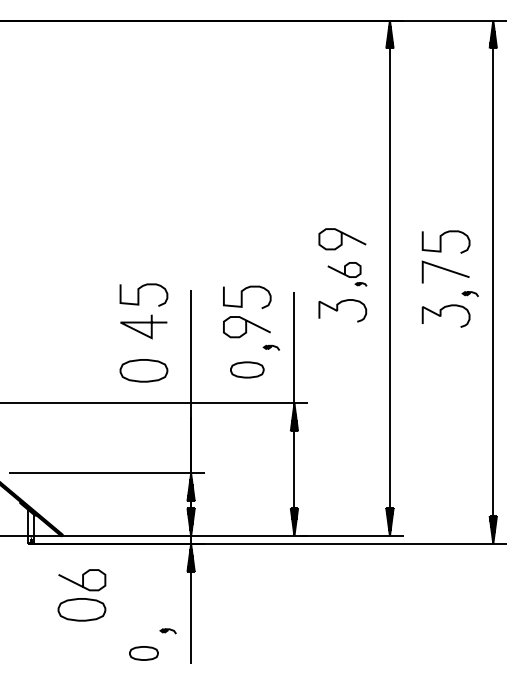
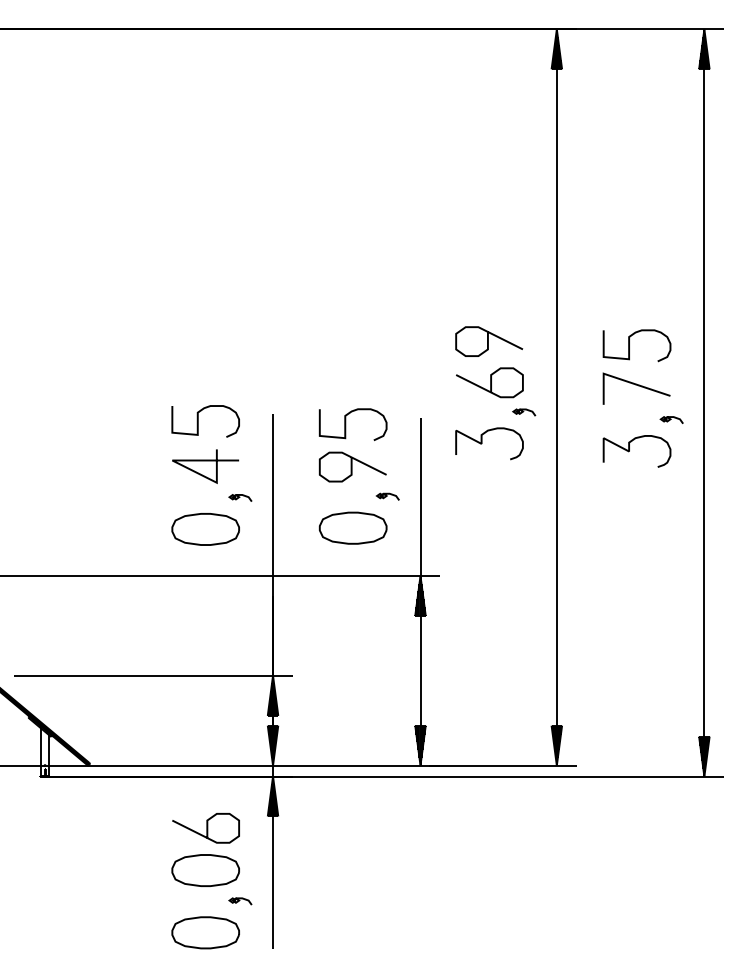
part: (347, 274) -> (496, 391), size x1.43
part: (167, 348) -> (239, 497), added
part: (247, 369) -> (353, 527), size x1.43
part: (81, 595) -> (205, 850), moved
part: (143, 653) -> (205, 932), size x1.67

